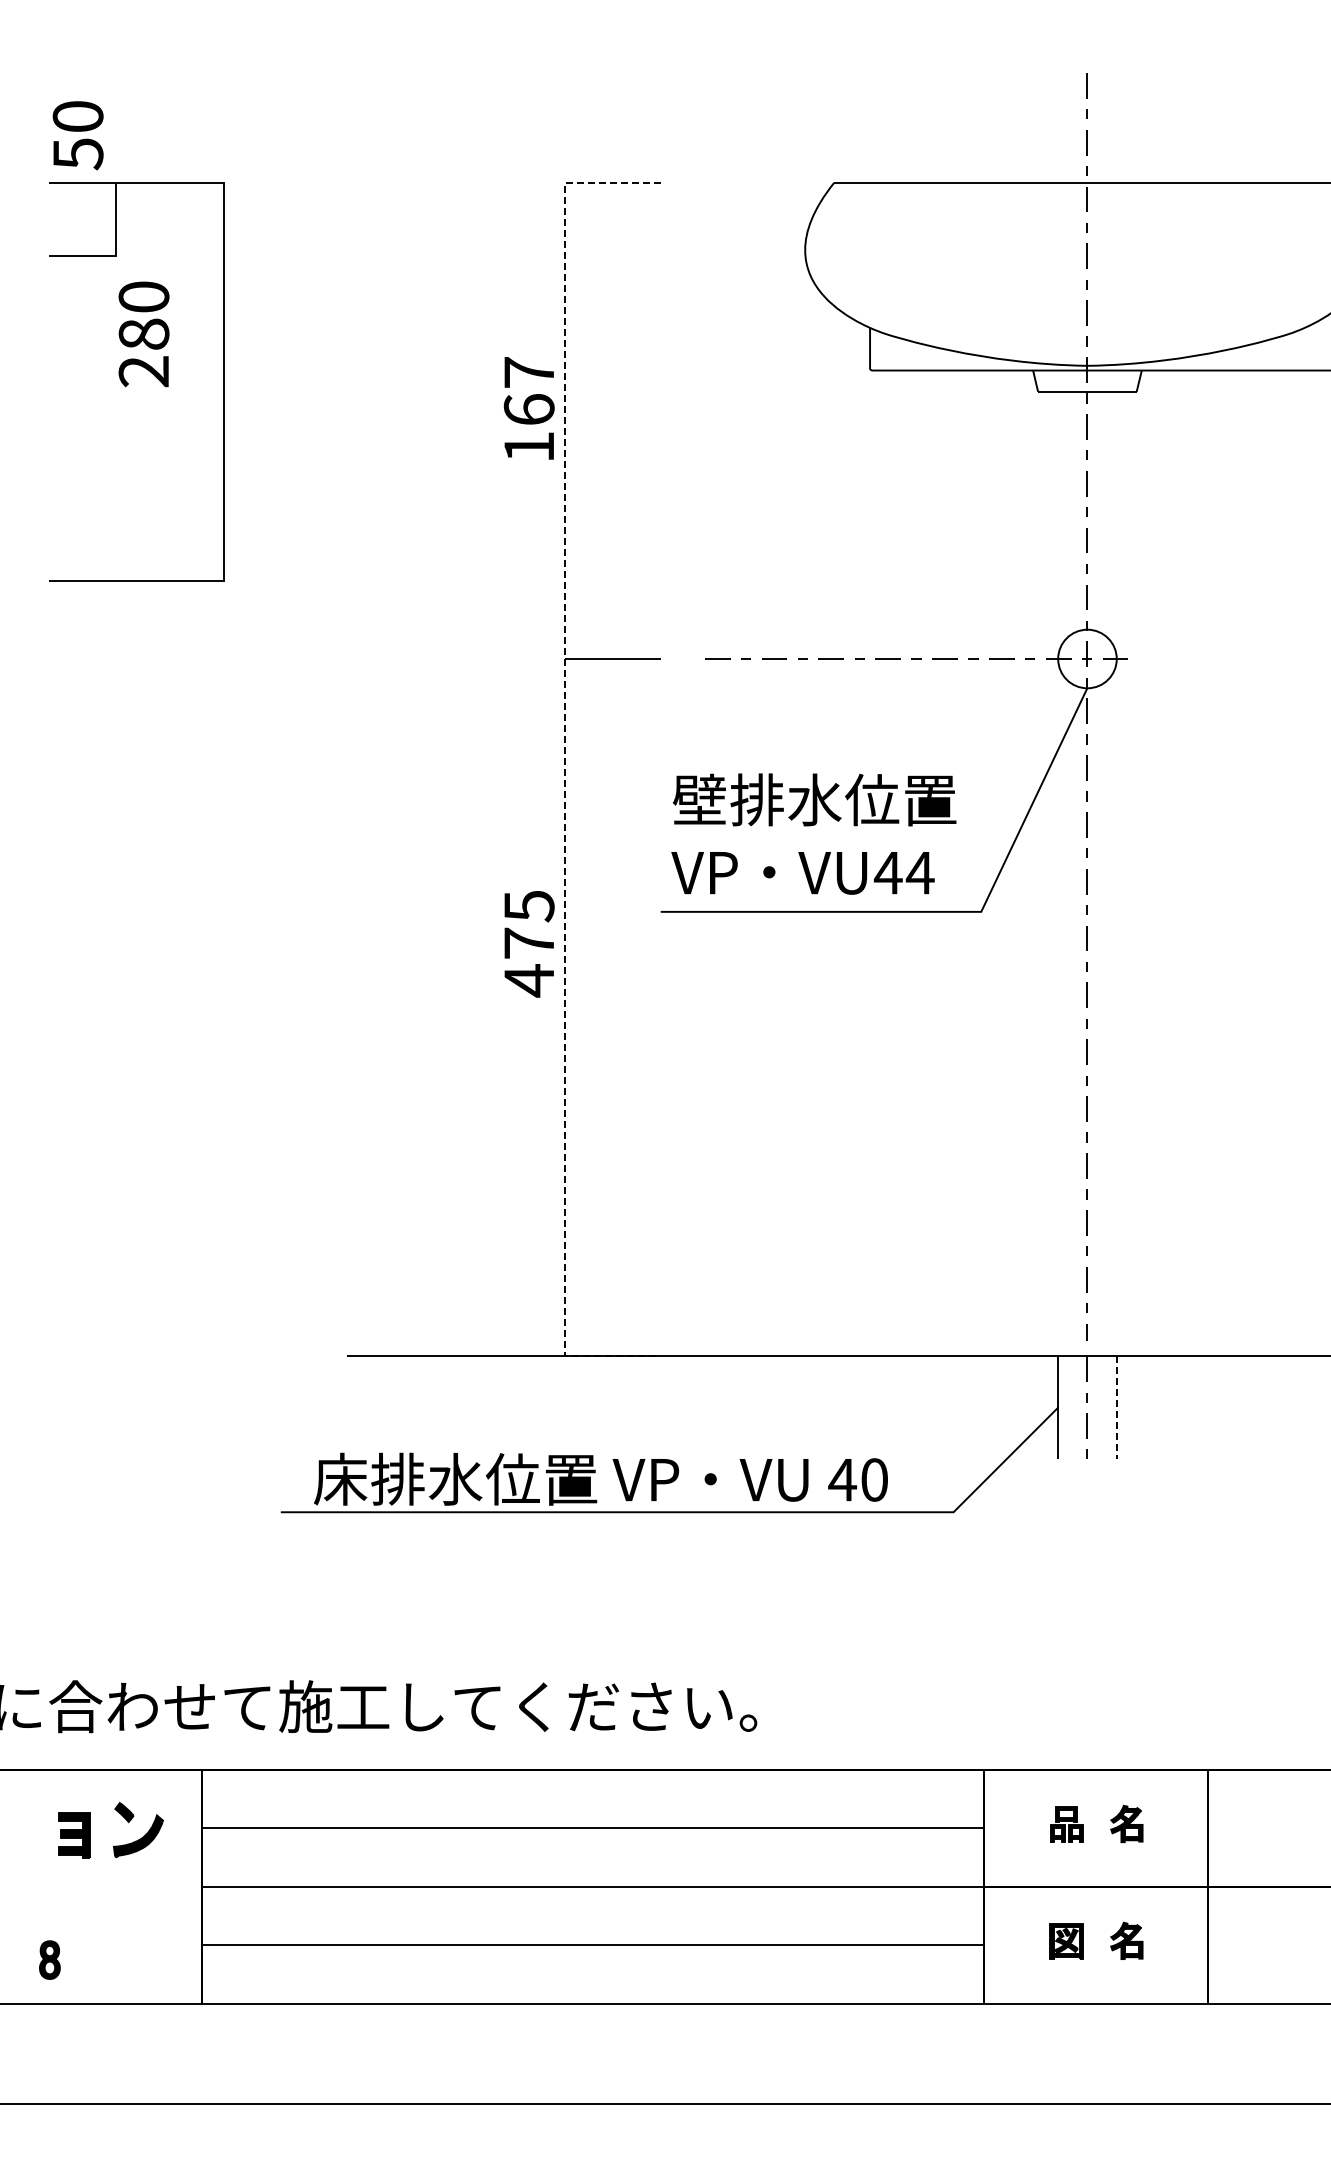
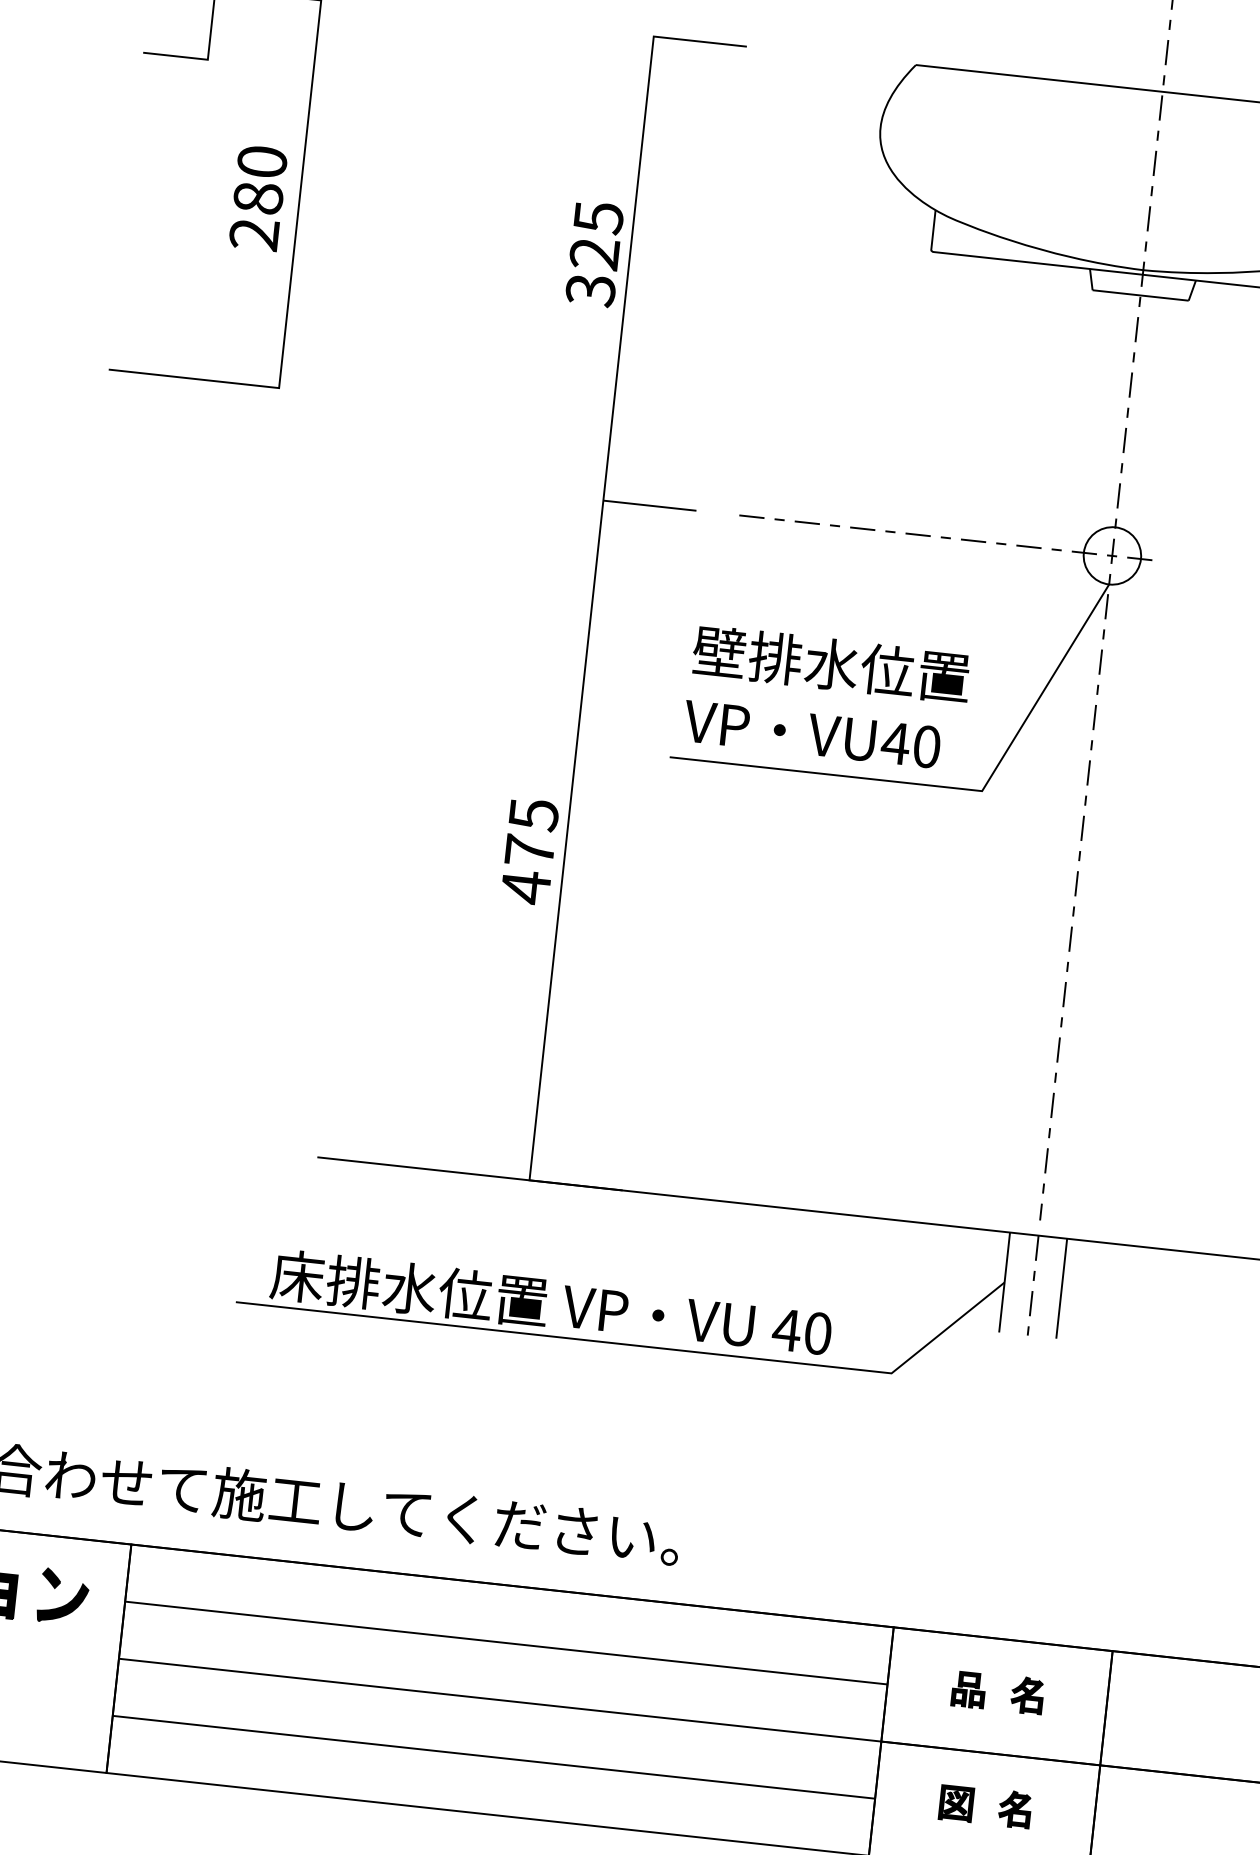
text: (143, 334) -> (257, 198), moved
text: (528, 410) -> (593, 254), 167 -> 325
line: (565, 769) -> (591, 608), dashed -> solid
text: (919, 872) -> (926, 746), VU44 -> VU40
text: (529, 944) -> (529, 852), moved
line: (1116, 1408) -> (1061, 1289), dashed -> solid

